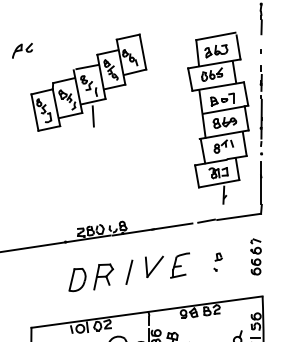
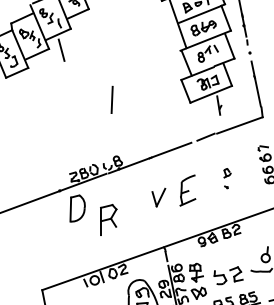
part: (154, 266) -> (160, 197), size x0.7
line: (129, 271) -> (112, 98), moved
part: (77, 280) -> (76, 208), moved

